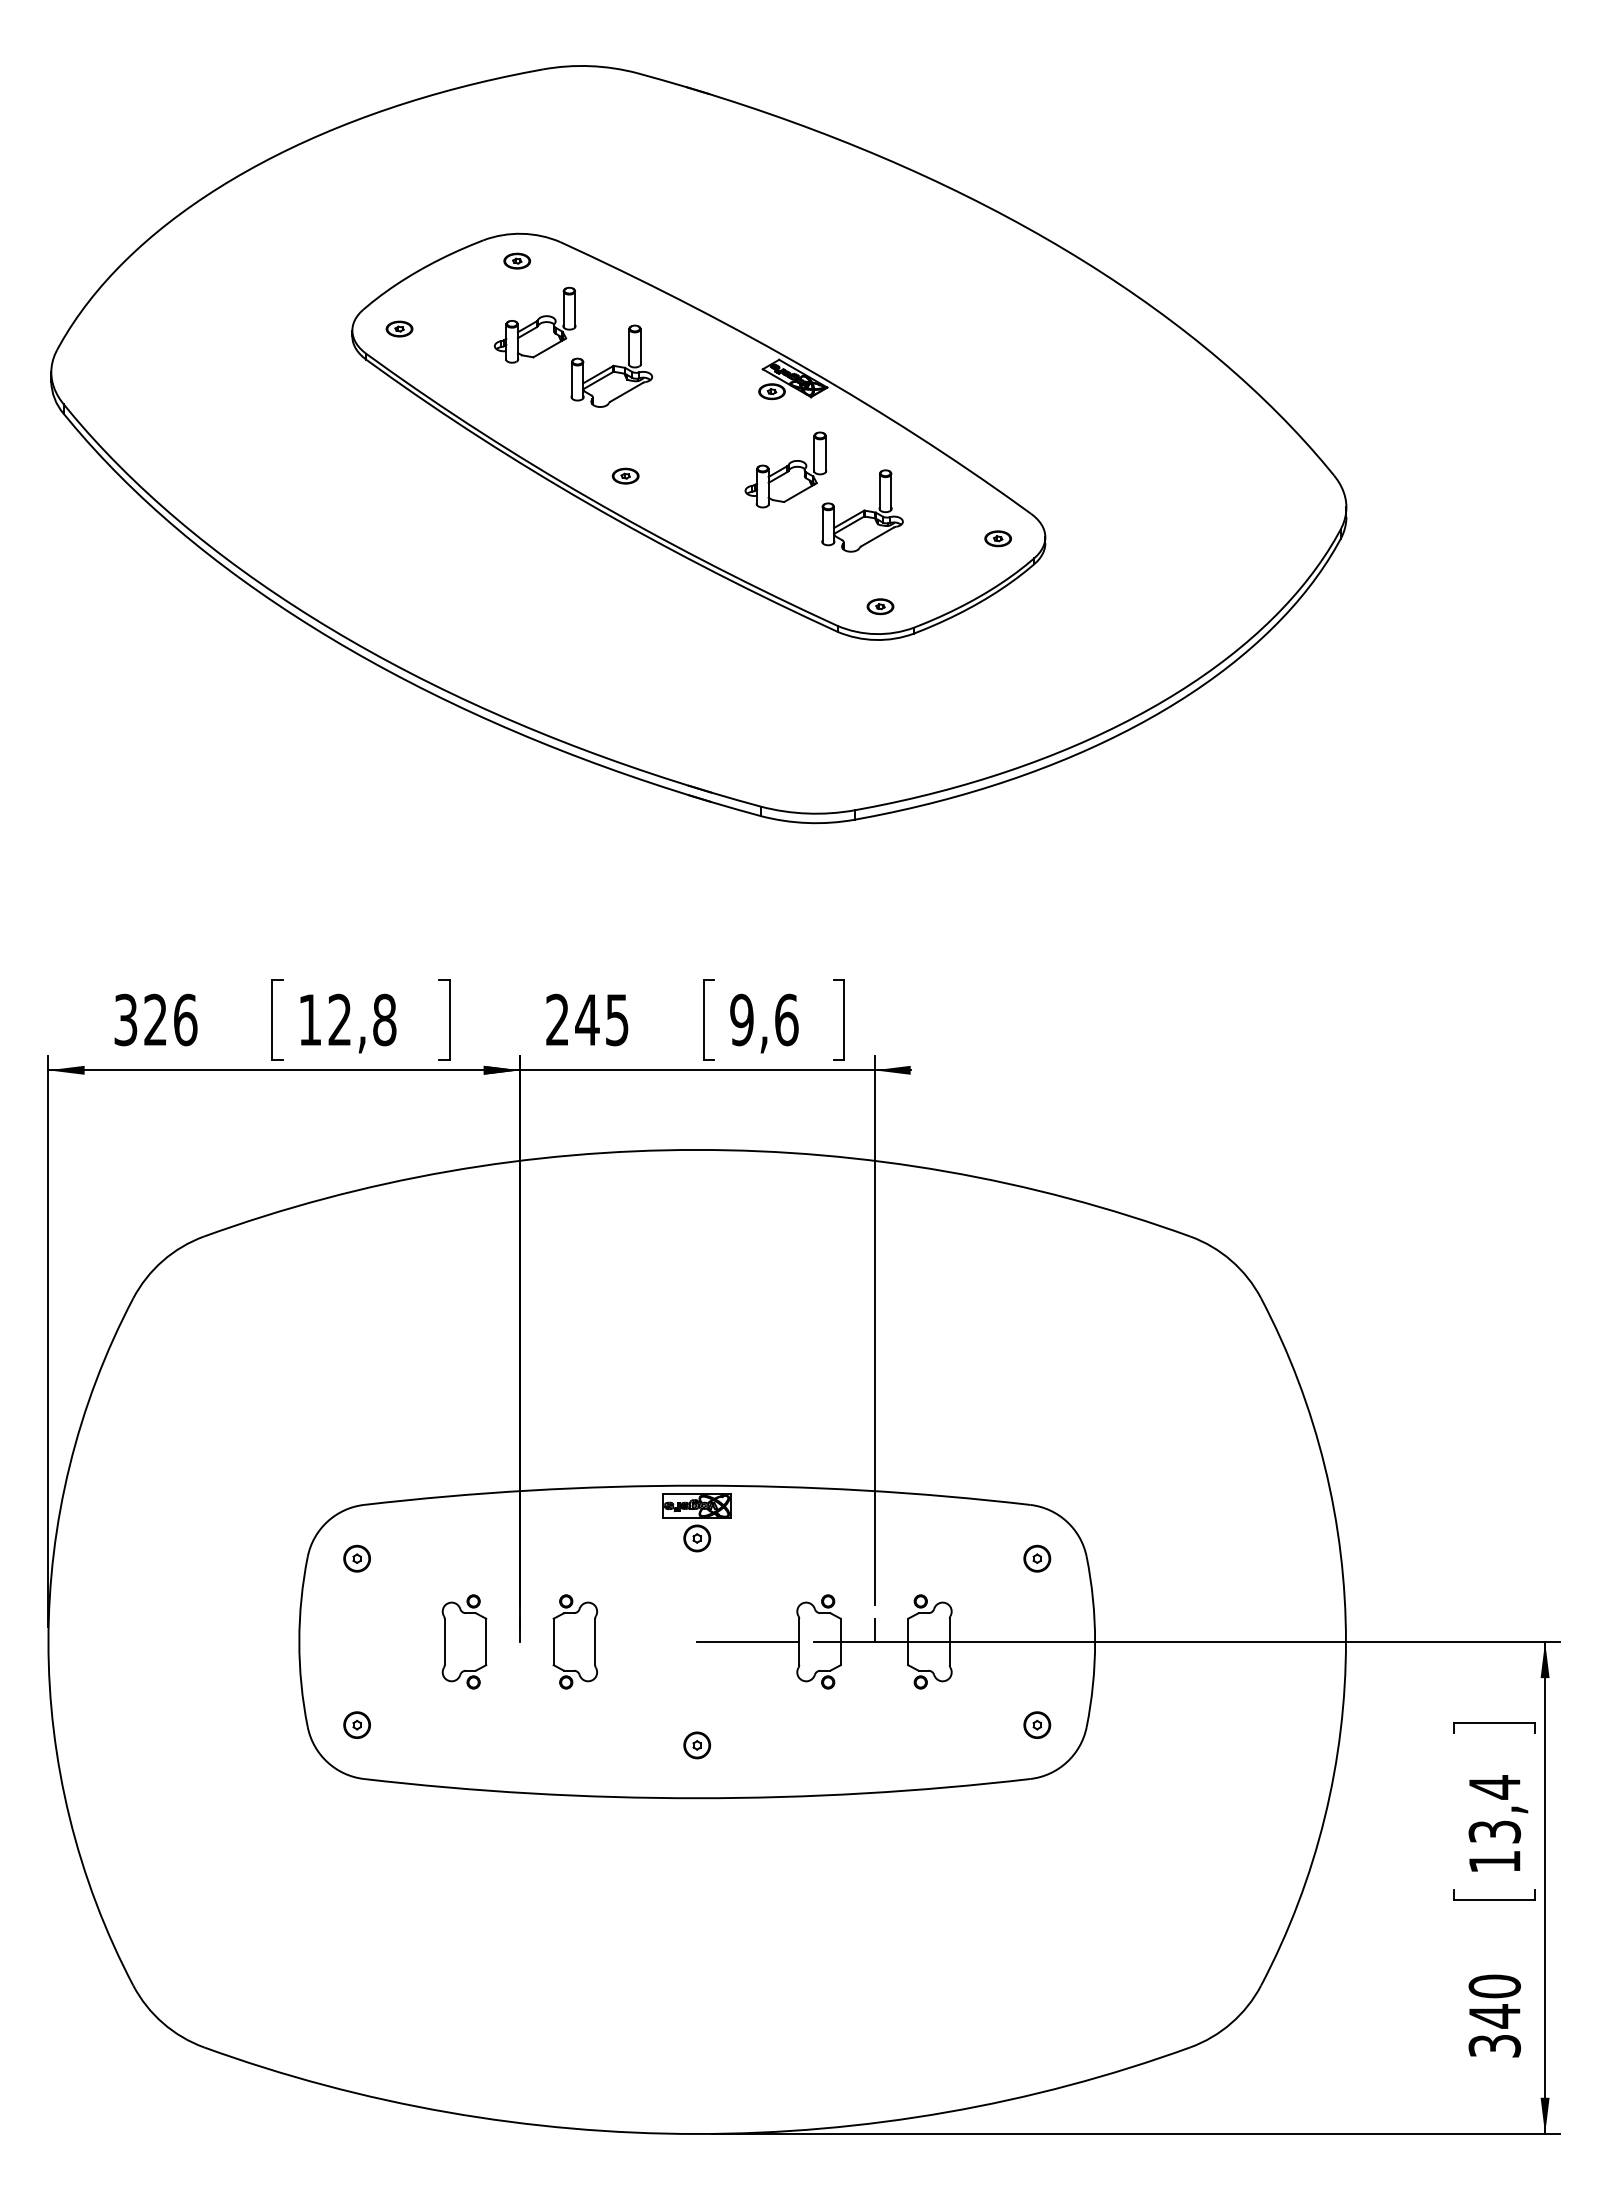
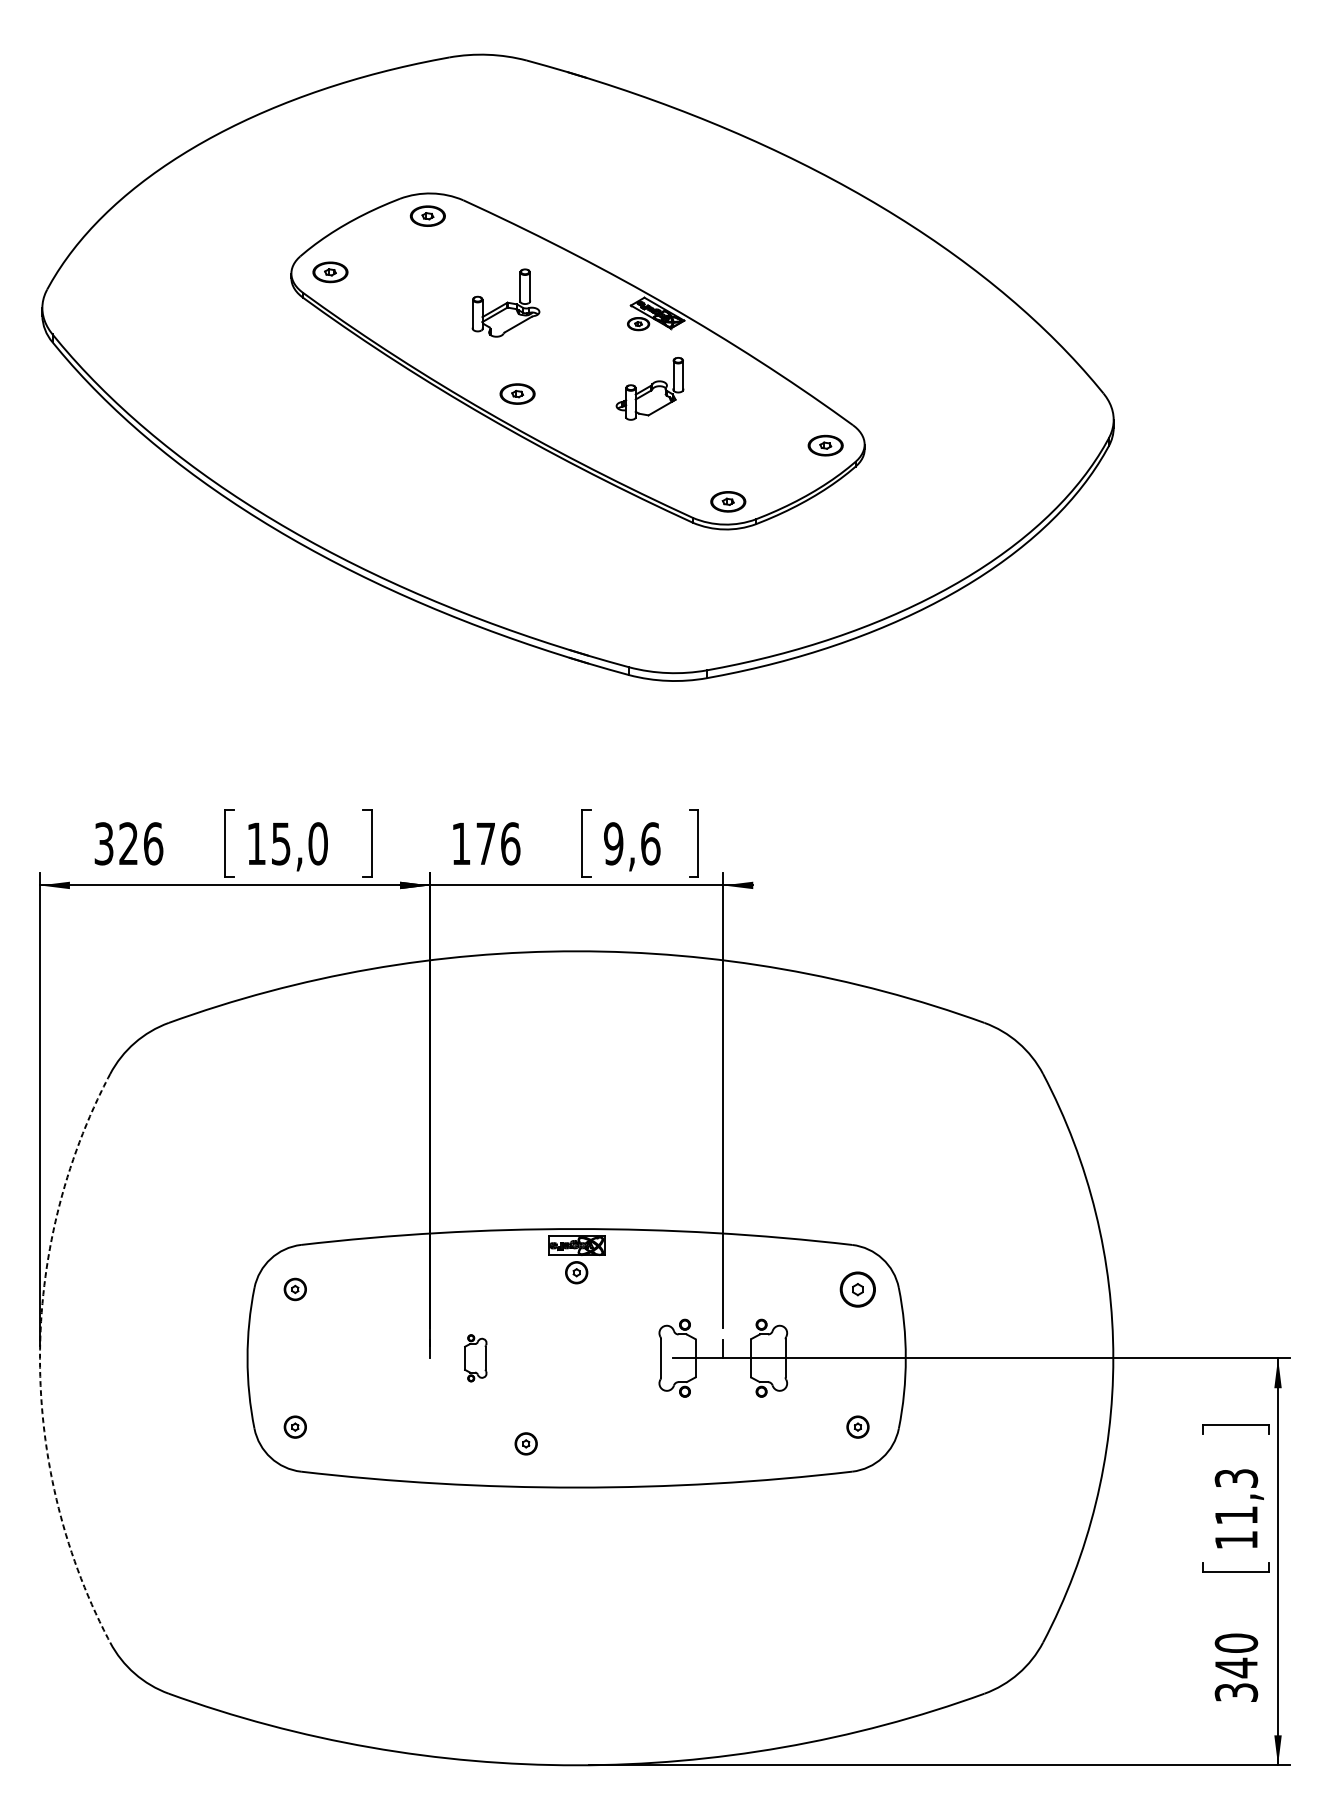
part: (516, 260) -> (427, 215), size x1.6
part: (535, 324) -> (442, 268), removed
part: (399, 328) -> (330, 271), size x1.6
part: (625, 475) -> (517, 393), size x1.6
part: (862, 510) -> (713, 422), removed
part: (997, 538) -> (825, 445), size x1.6
part: (880, 606) -> (728, 501), size x1.6
text: (362, 1019) -> (299, 843), 12,8 -> 15,0
text: (587, 1019) -> (485, 843), 245 -> 176
part: (1037, 1558) -> (858, 1289), size x1.6
arc: (48, 1641) -> (40, 1357), solid -> dashed
part: (464, 1641) -> (384, 1357), removed
part: (574, 1641) -> (475, 1357), size x0.6
line: (748, 1641) -> (619, 1357), removed
part: (697, 1745) -> (526, 1443), moved
text: (1494, 1809) -> (1236, 1496), 13,4 -> 11,3

